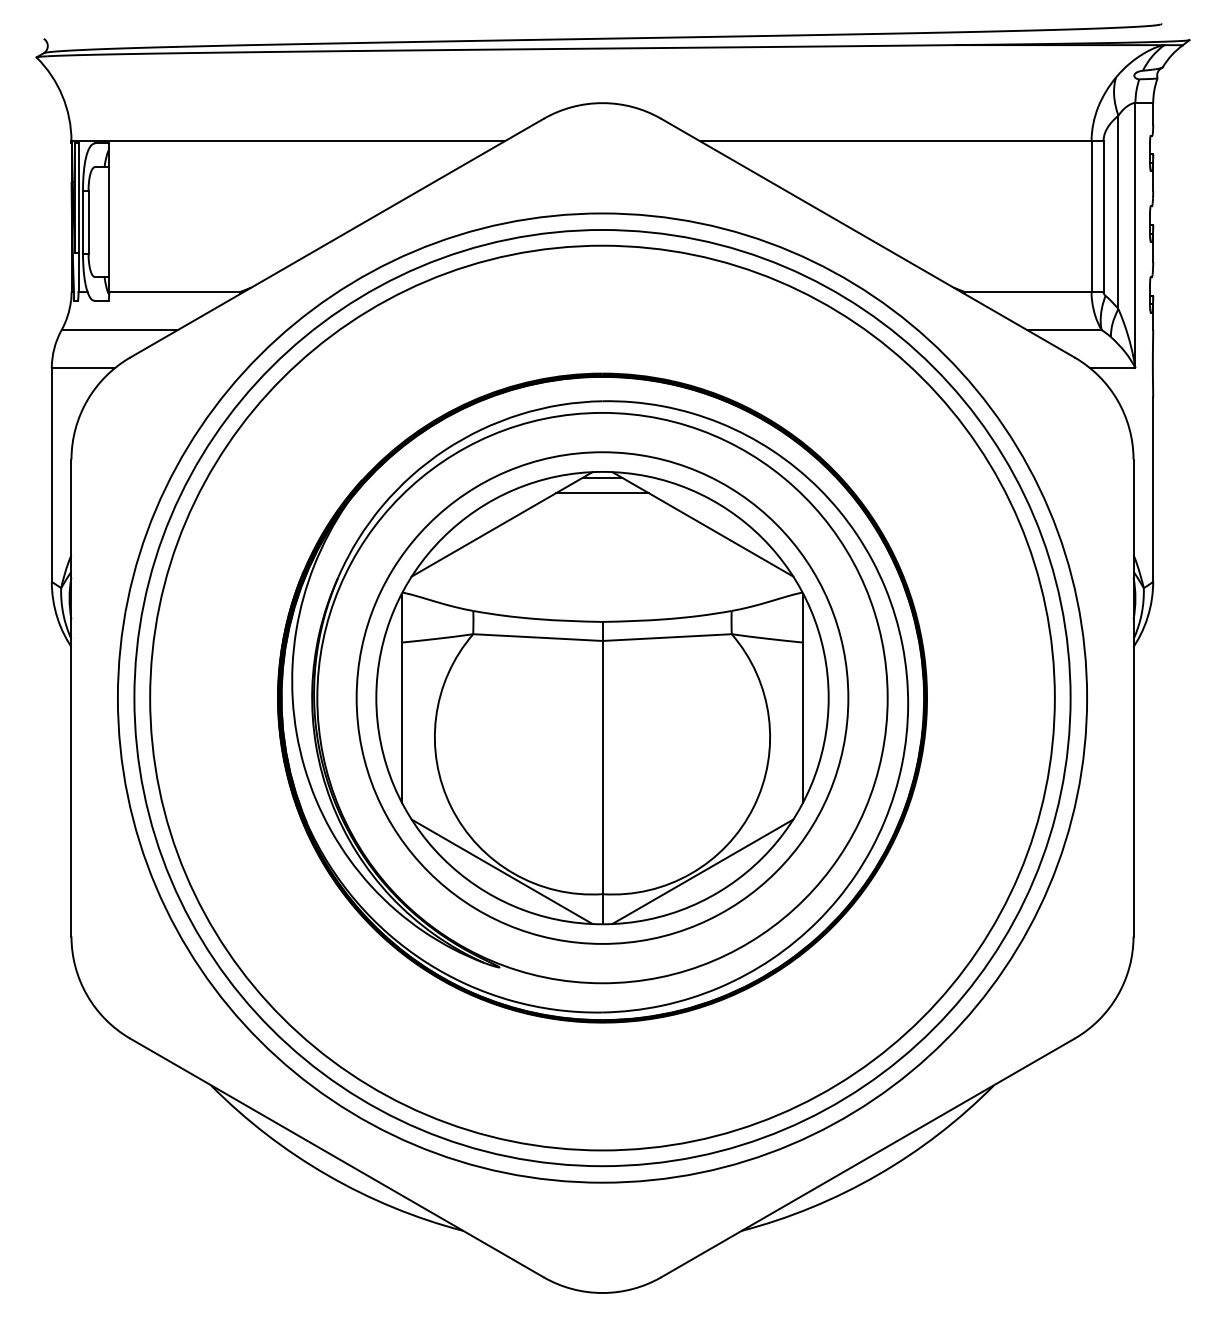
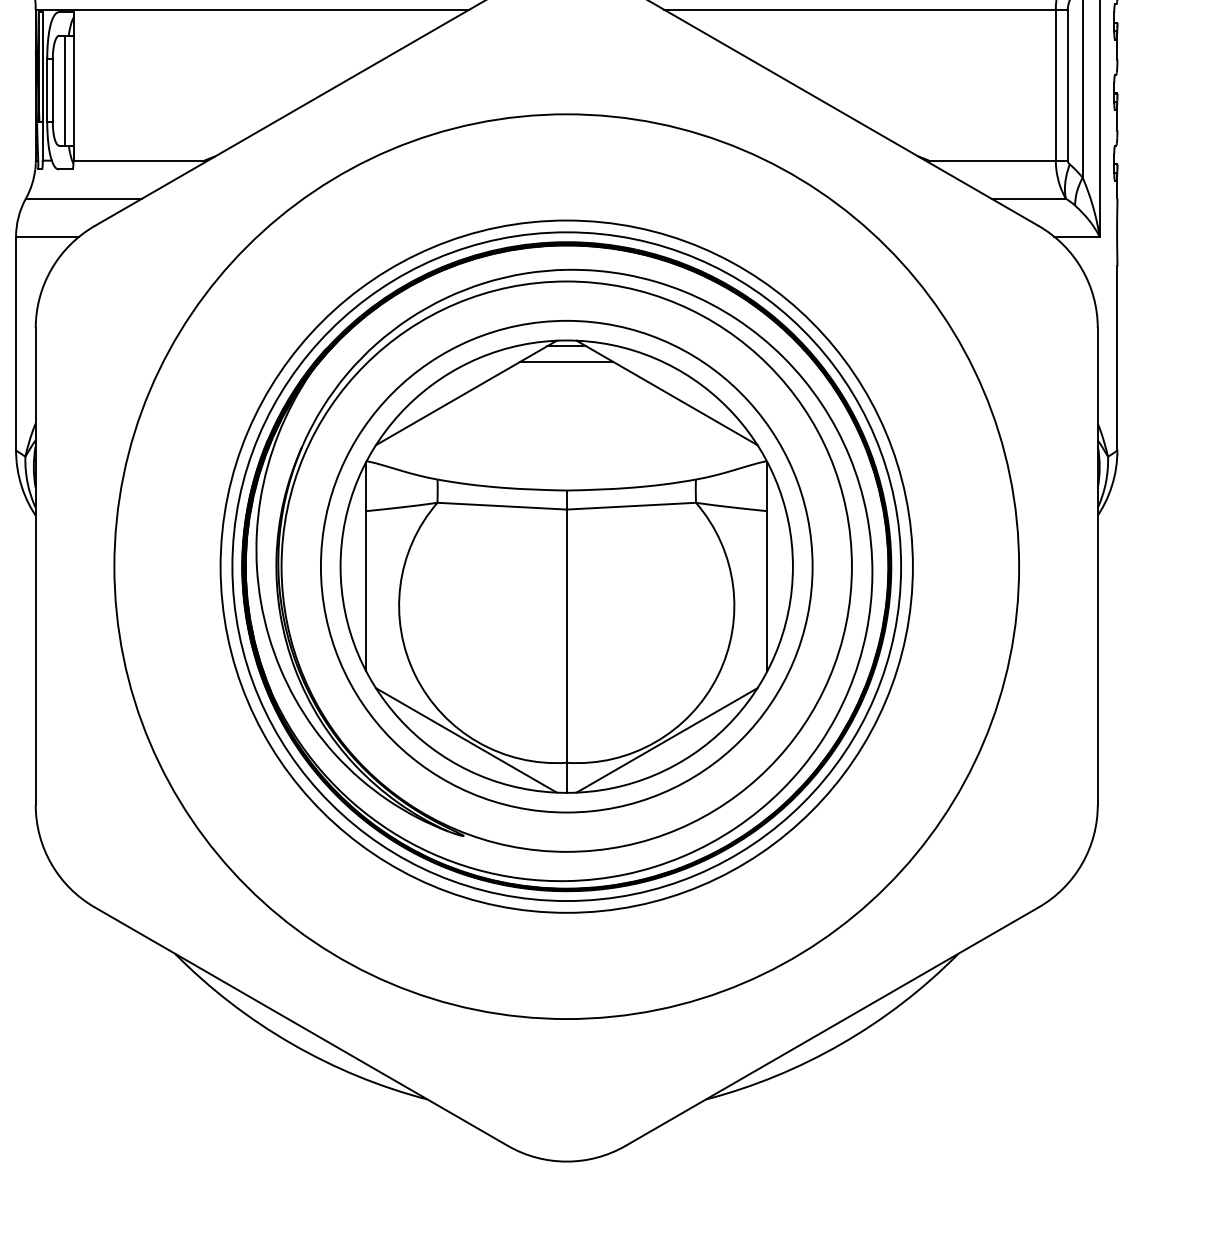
line: (100, 222) -> (64, 91), added
circle: (602, 697) -> (566, 566), size x0.71
circle: (602, 697) -> (566, 566), size x0.71

